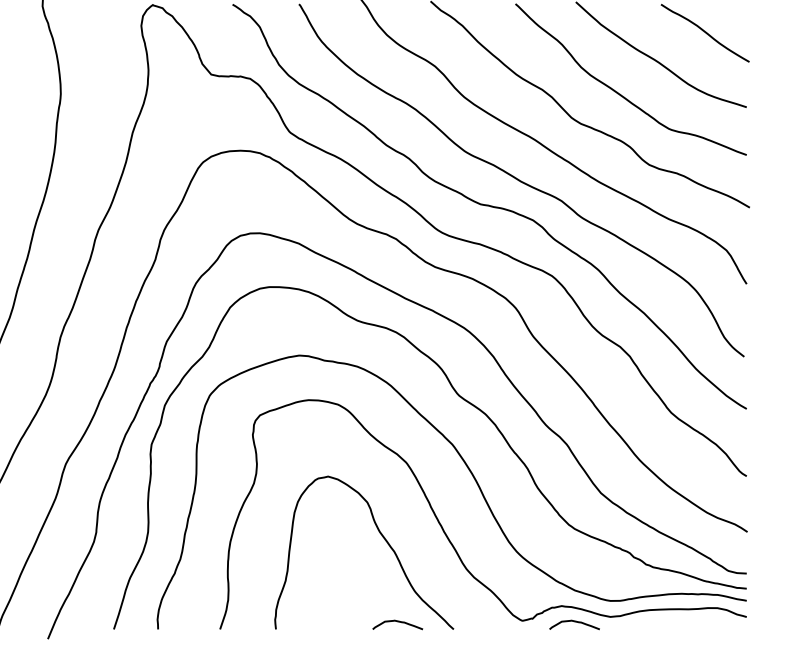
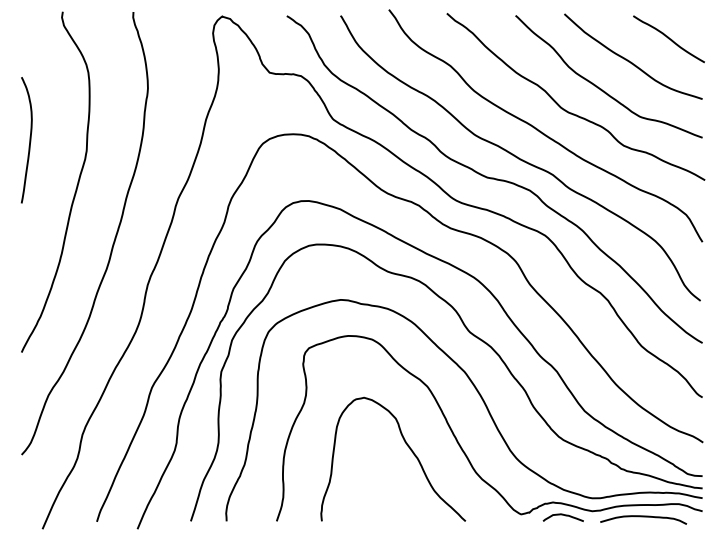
curve: (396, 622) -> (419, 515), removed
curve: (673, 624) -> (643, 517), added

